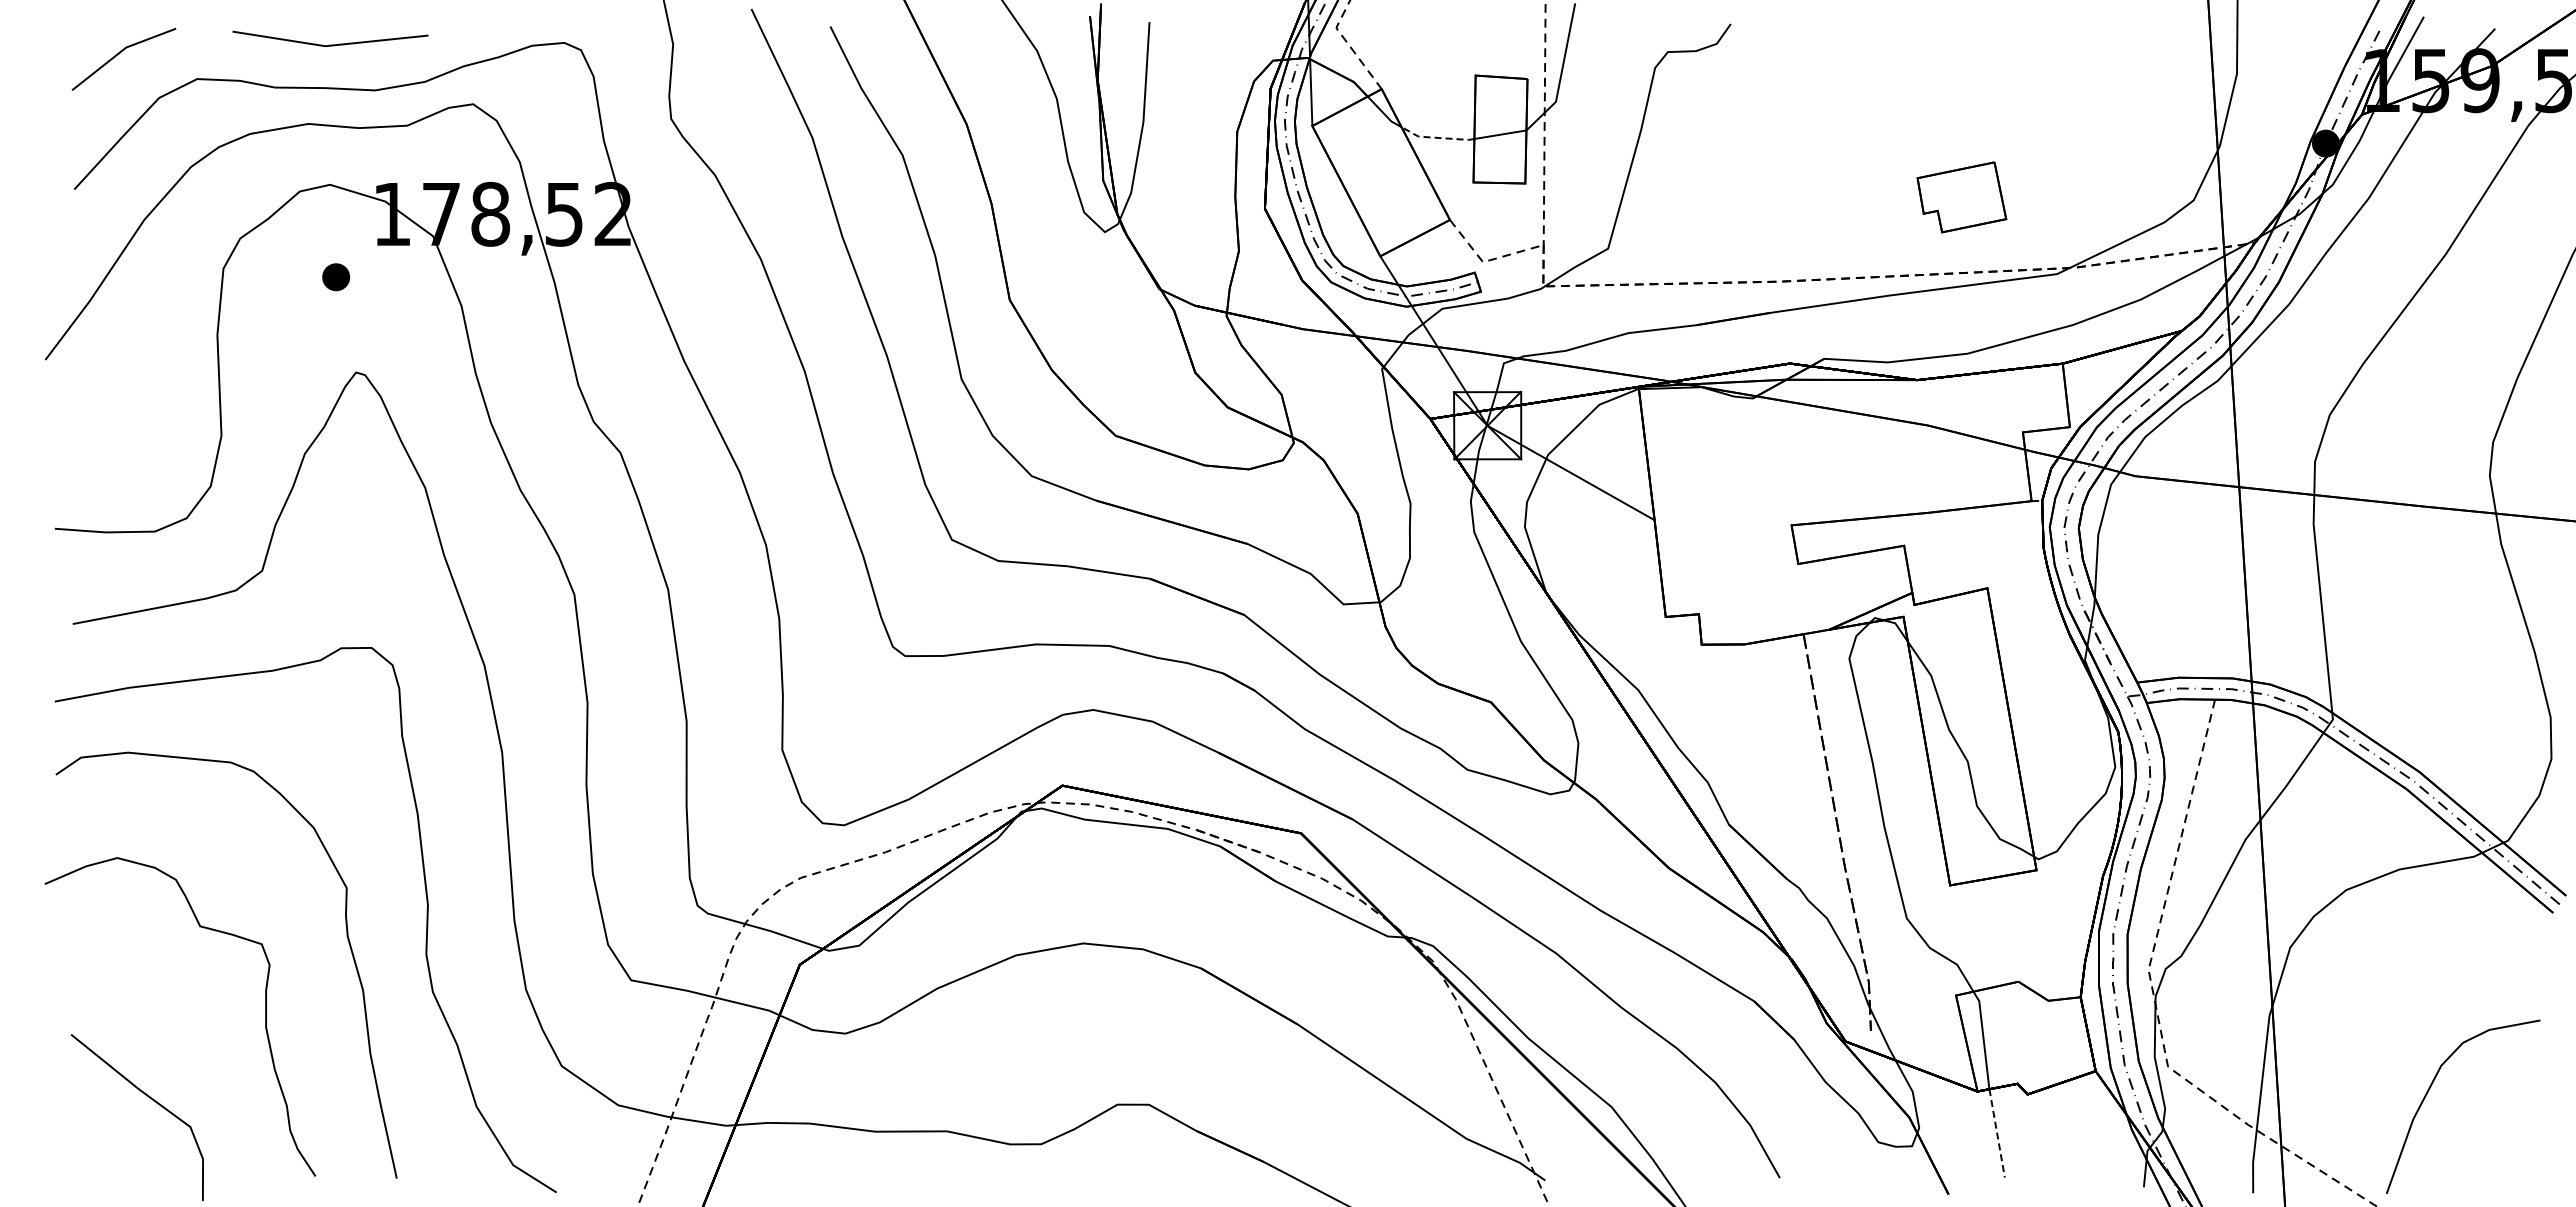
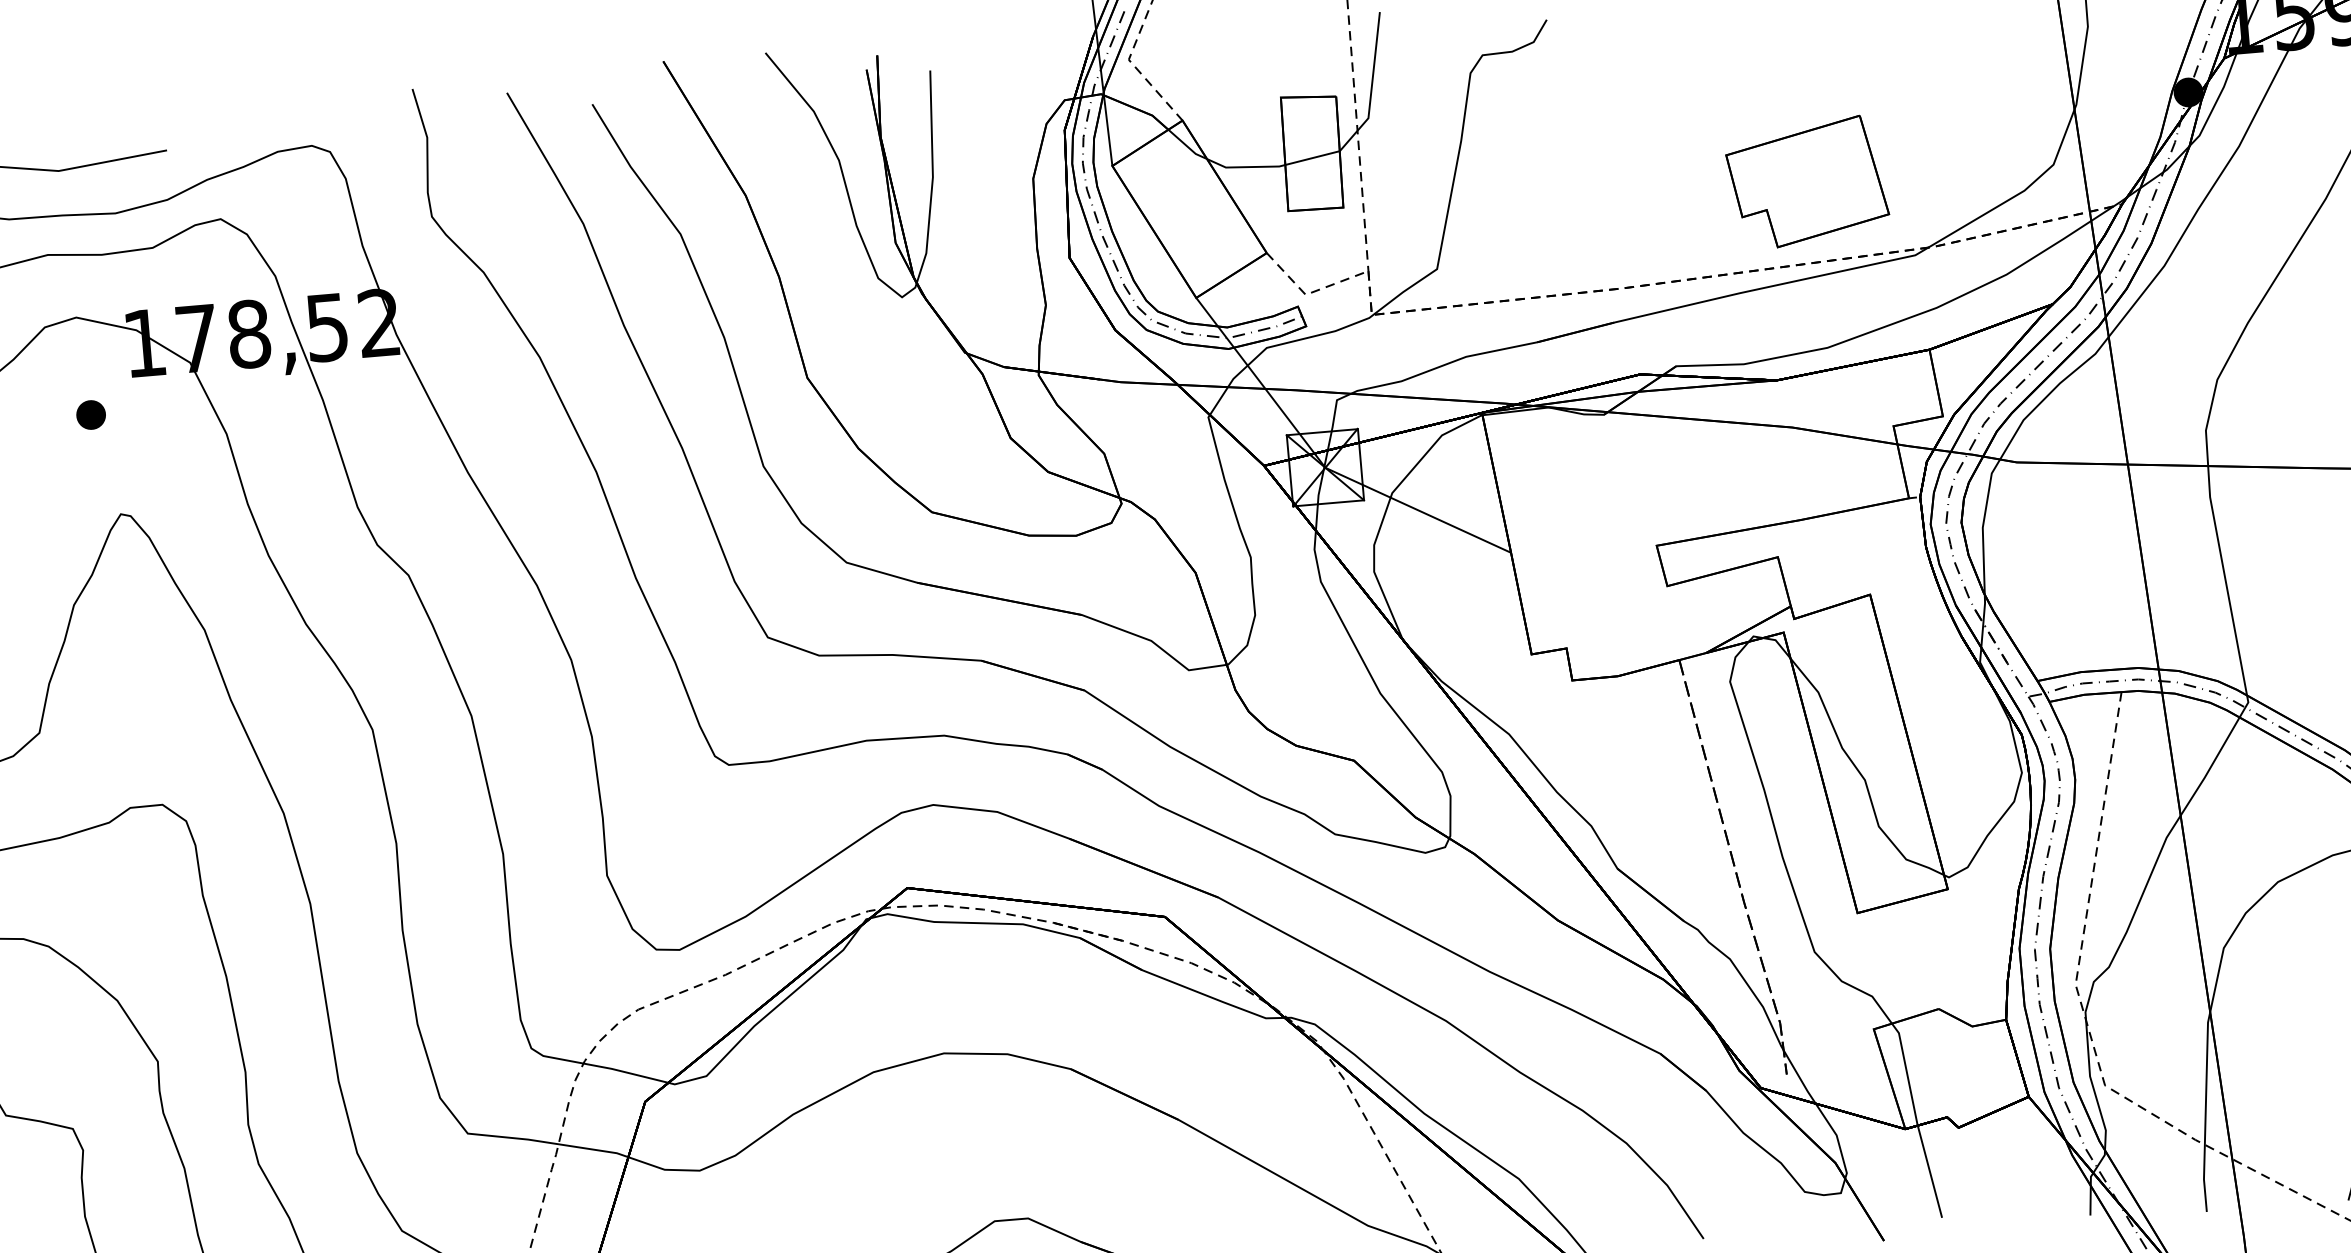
line: (1436, 137) -> (1245, 166), dashed -> solid
part: (1961, 197) -> (1807, 182), size x1.67
line: (1997, 1133) -> (1930, 1171), dashed -> solid

